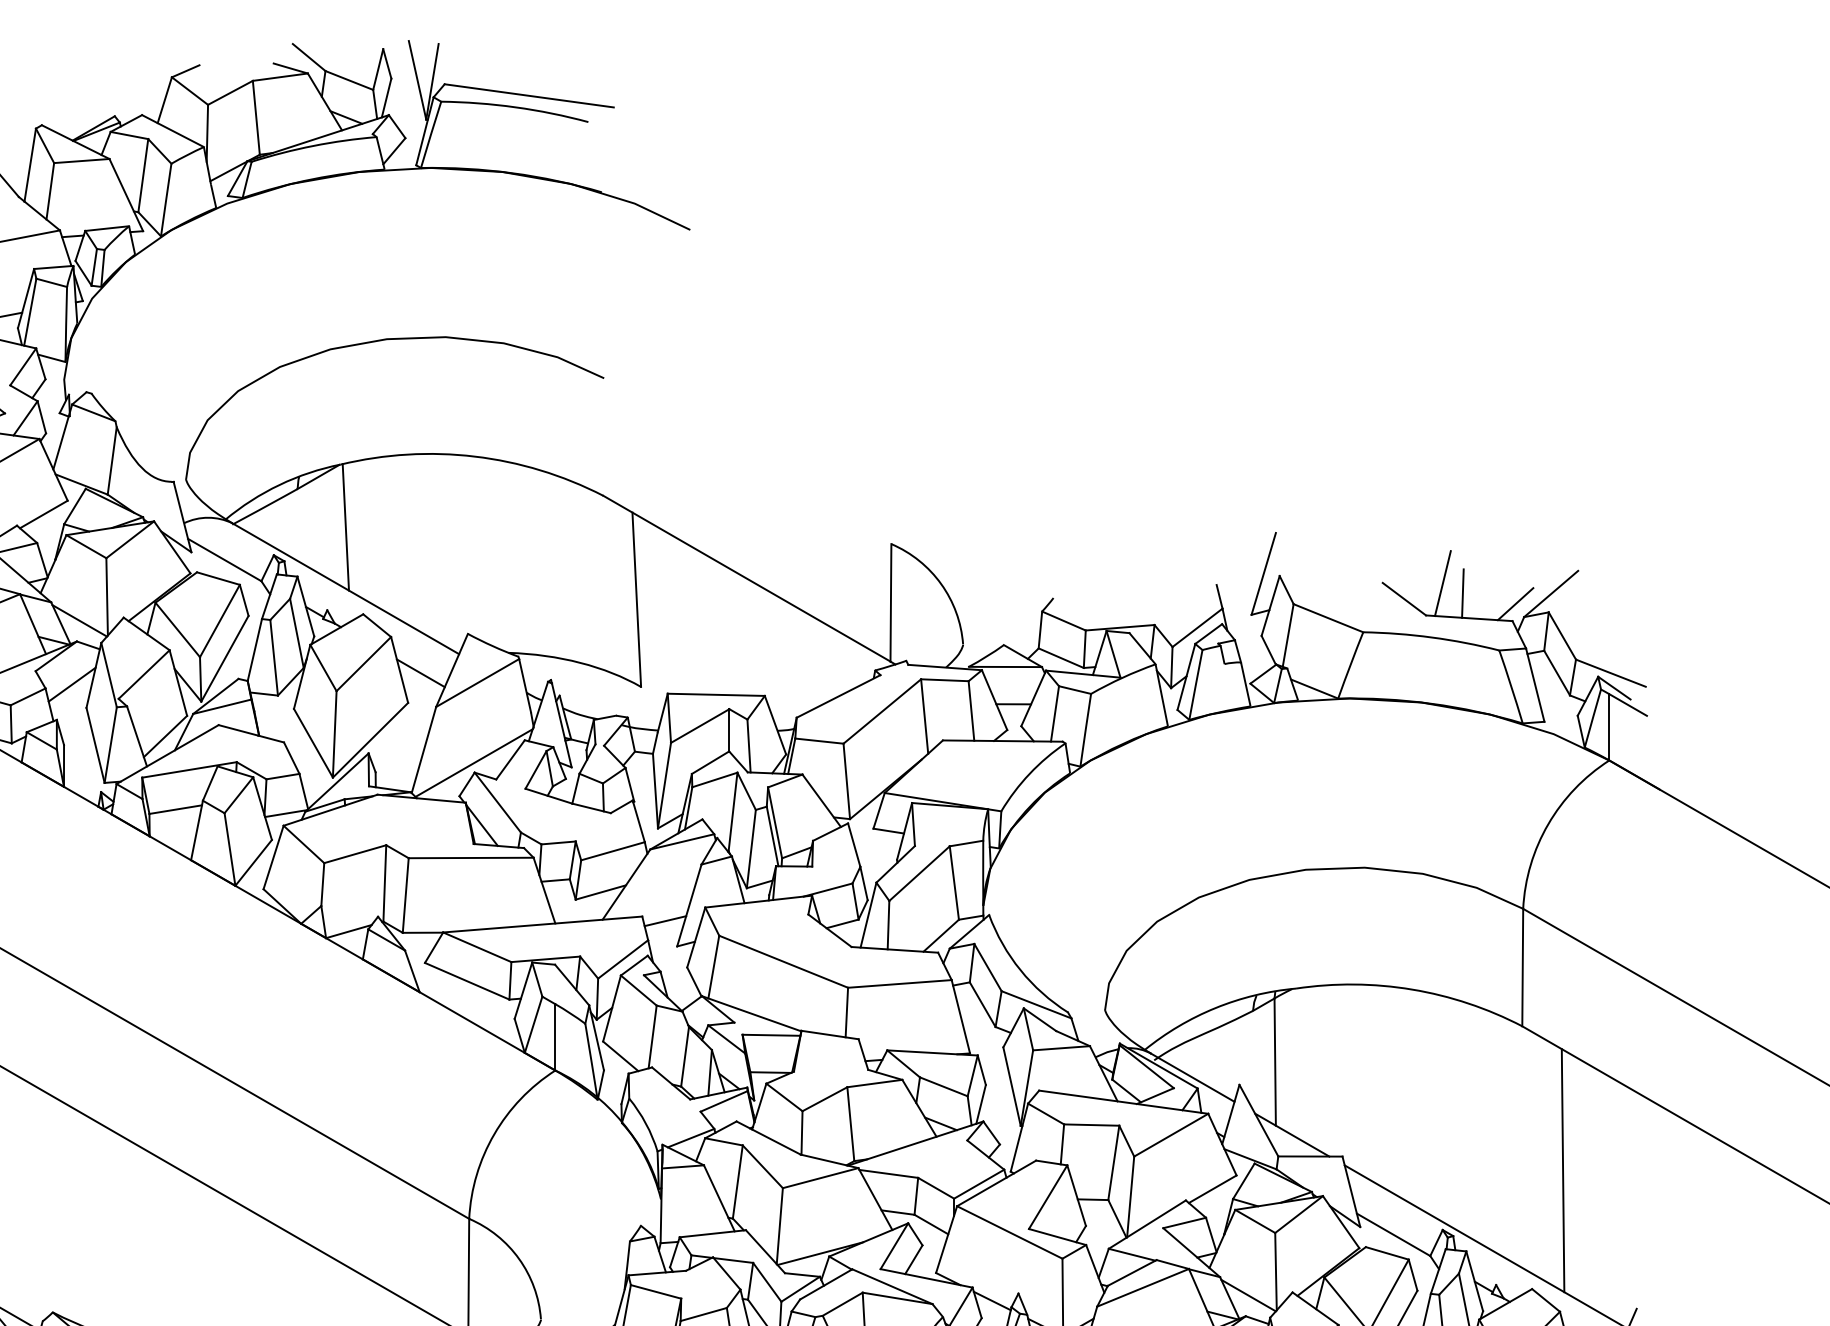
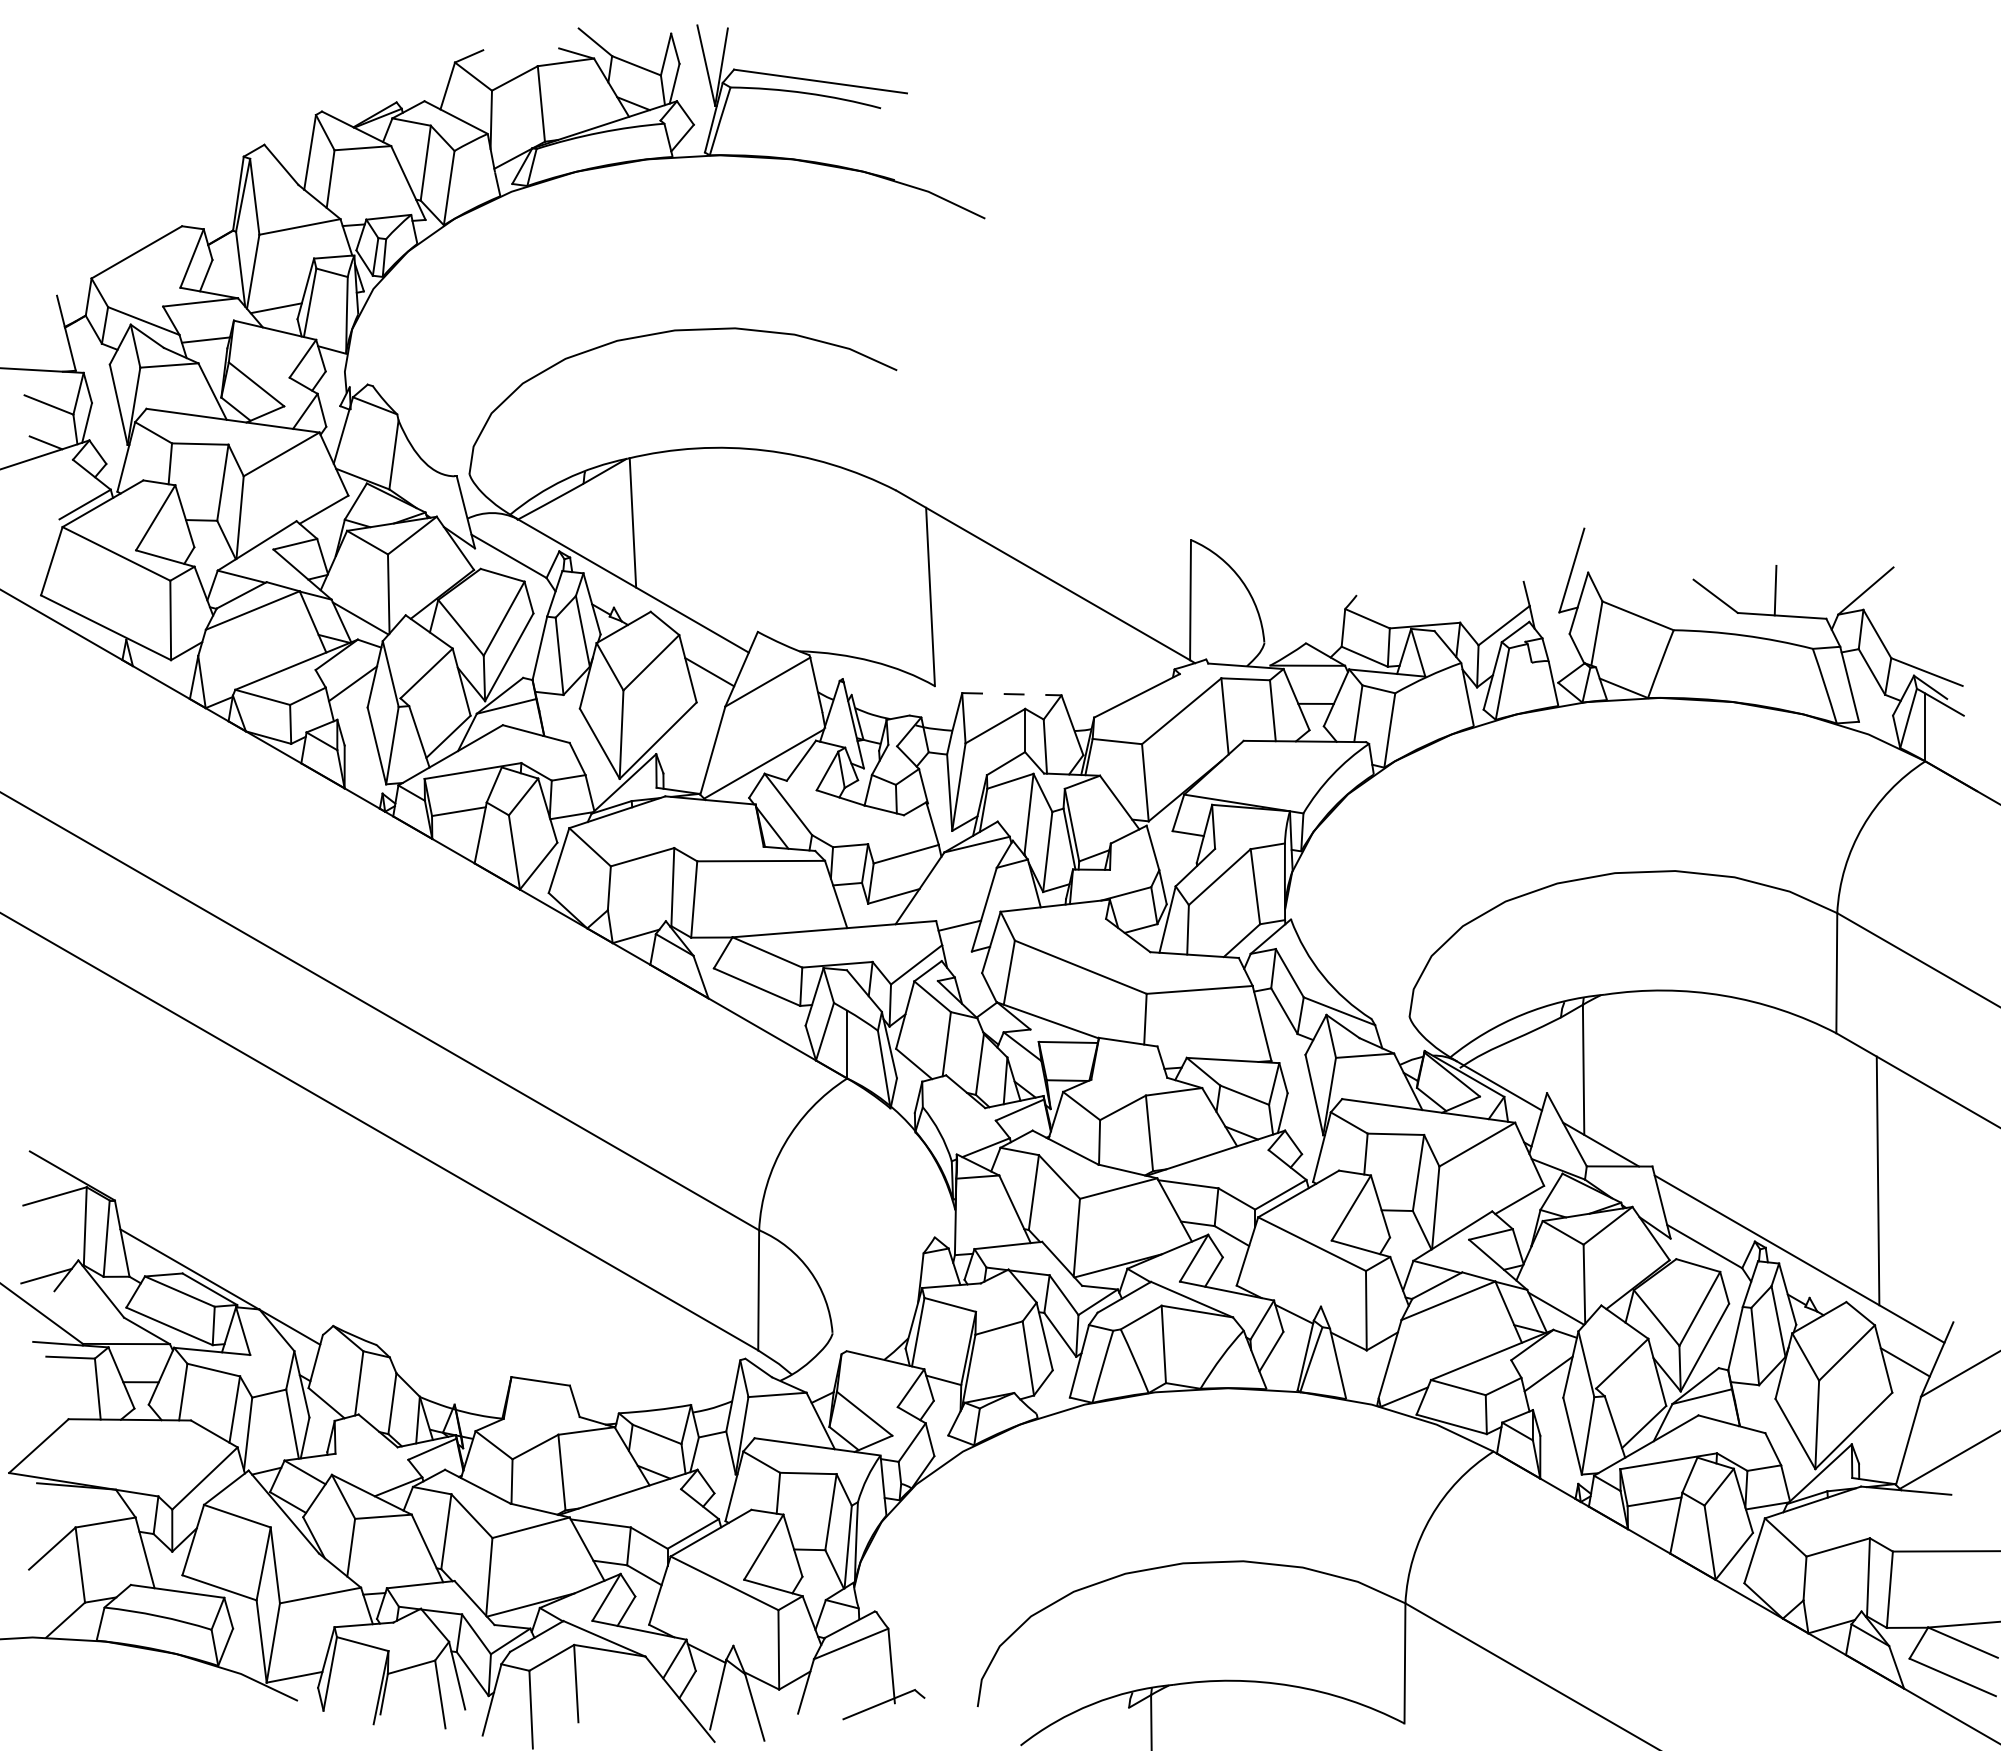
line: (1443, 583) -> (1755, 580), removed
line: (1515, 604) -> (1829, 601), removed
line: (715, 695) -> (1011, 694), solid -> dashed

